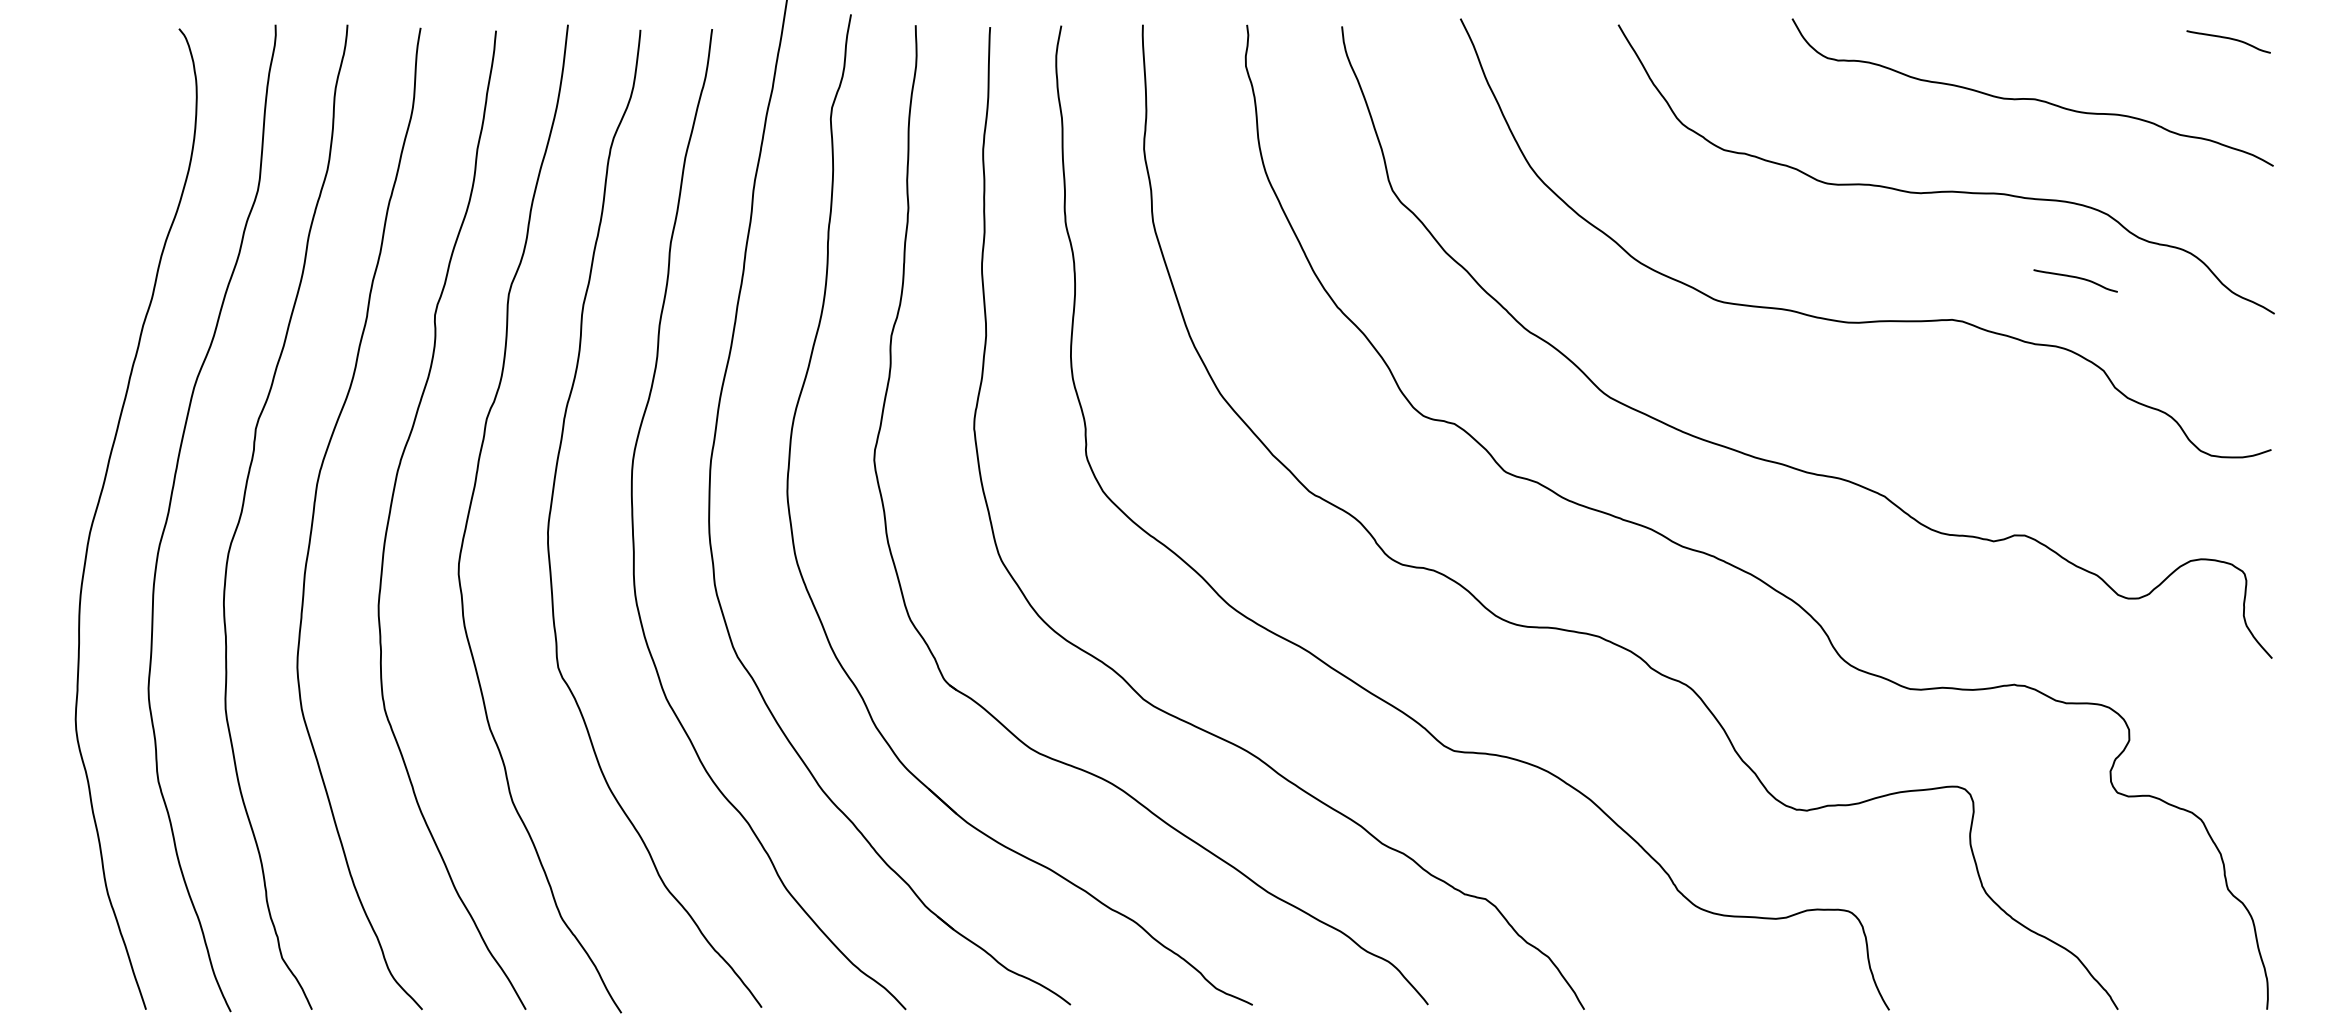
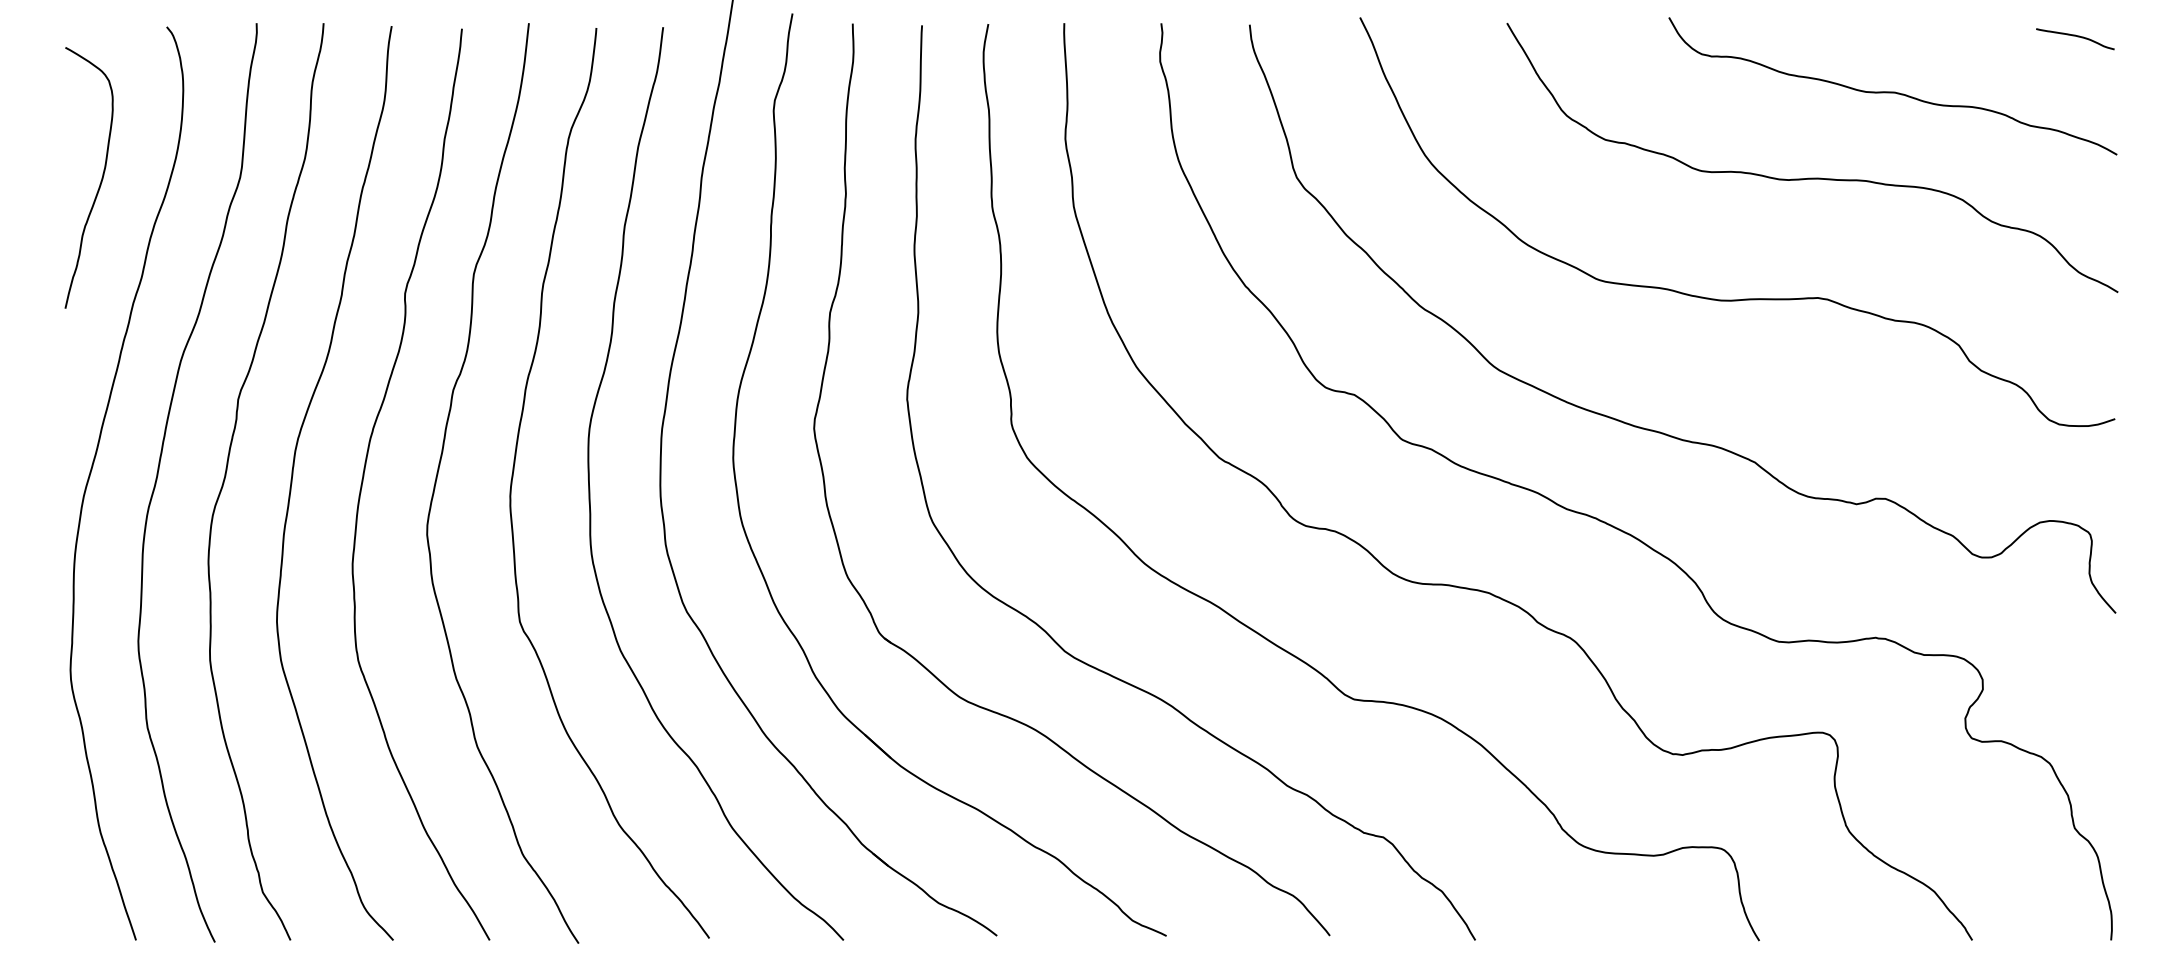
curve: (107, 195) -> (100, 182), added
curve: (2075, 278) -> (1932, 259), removed

